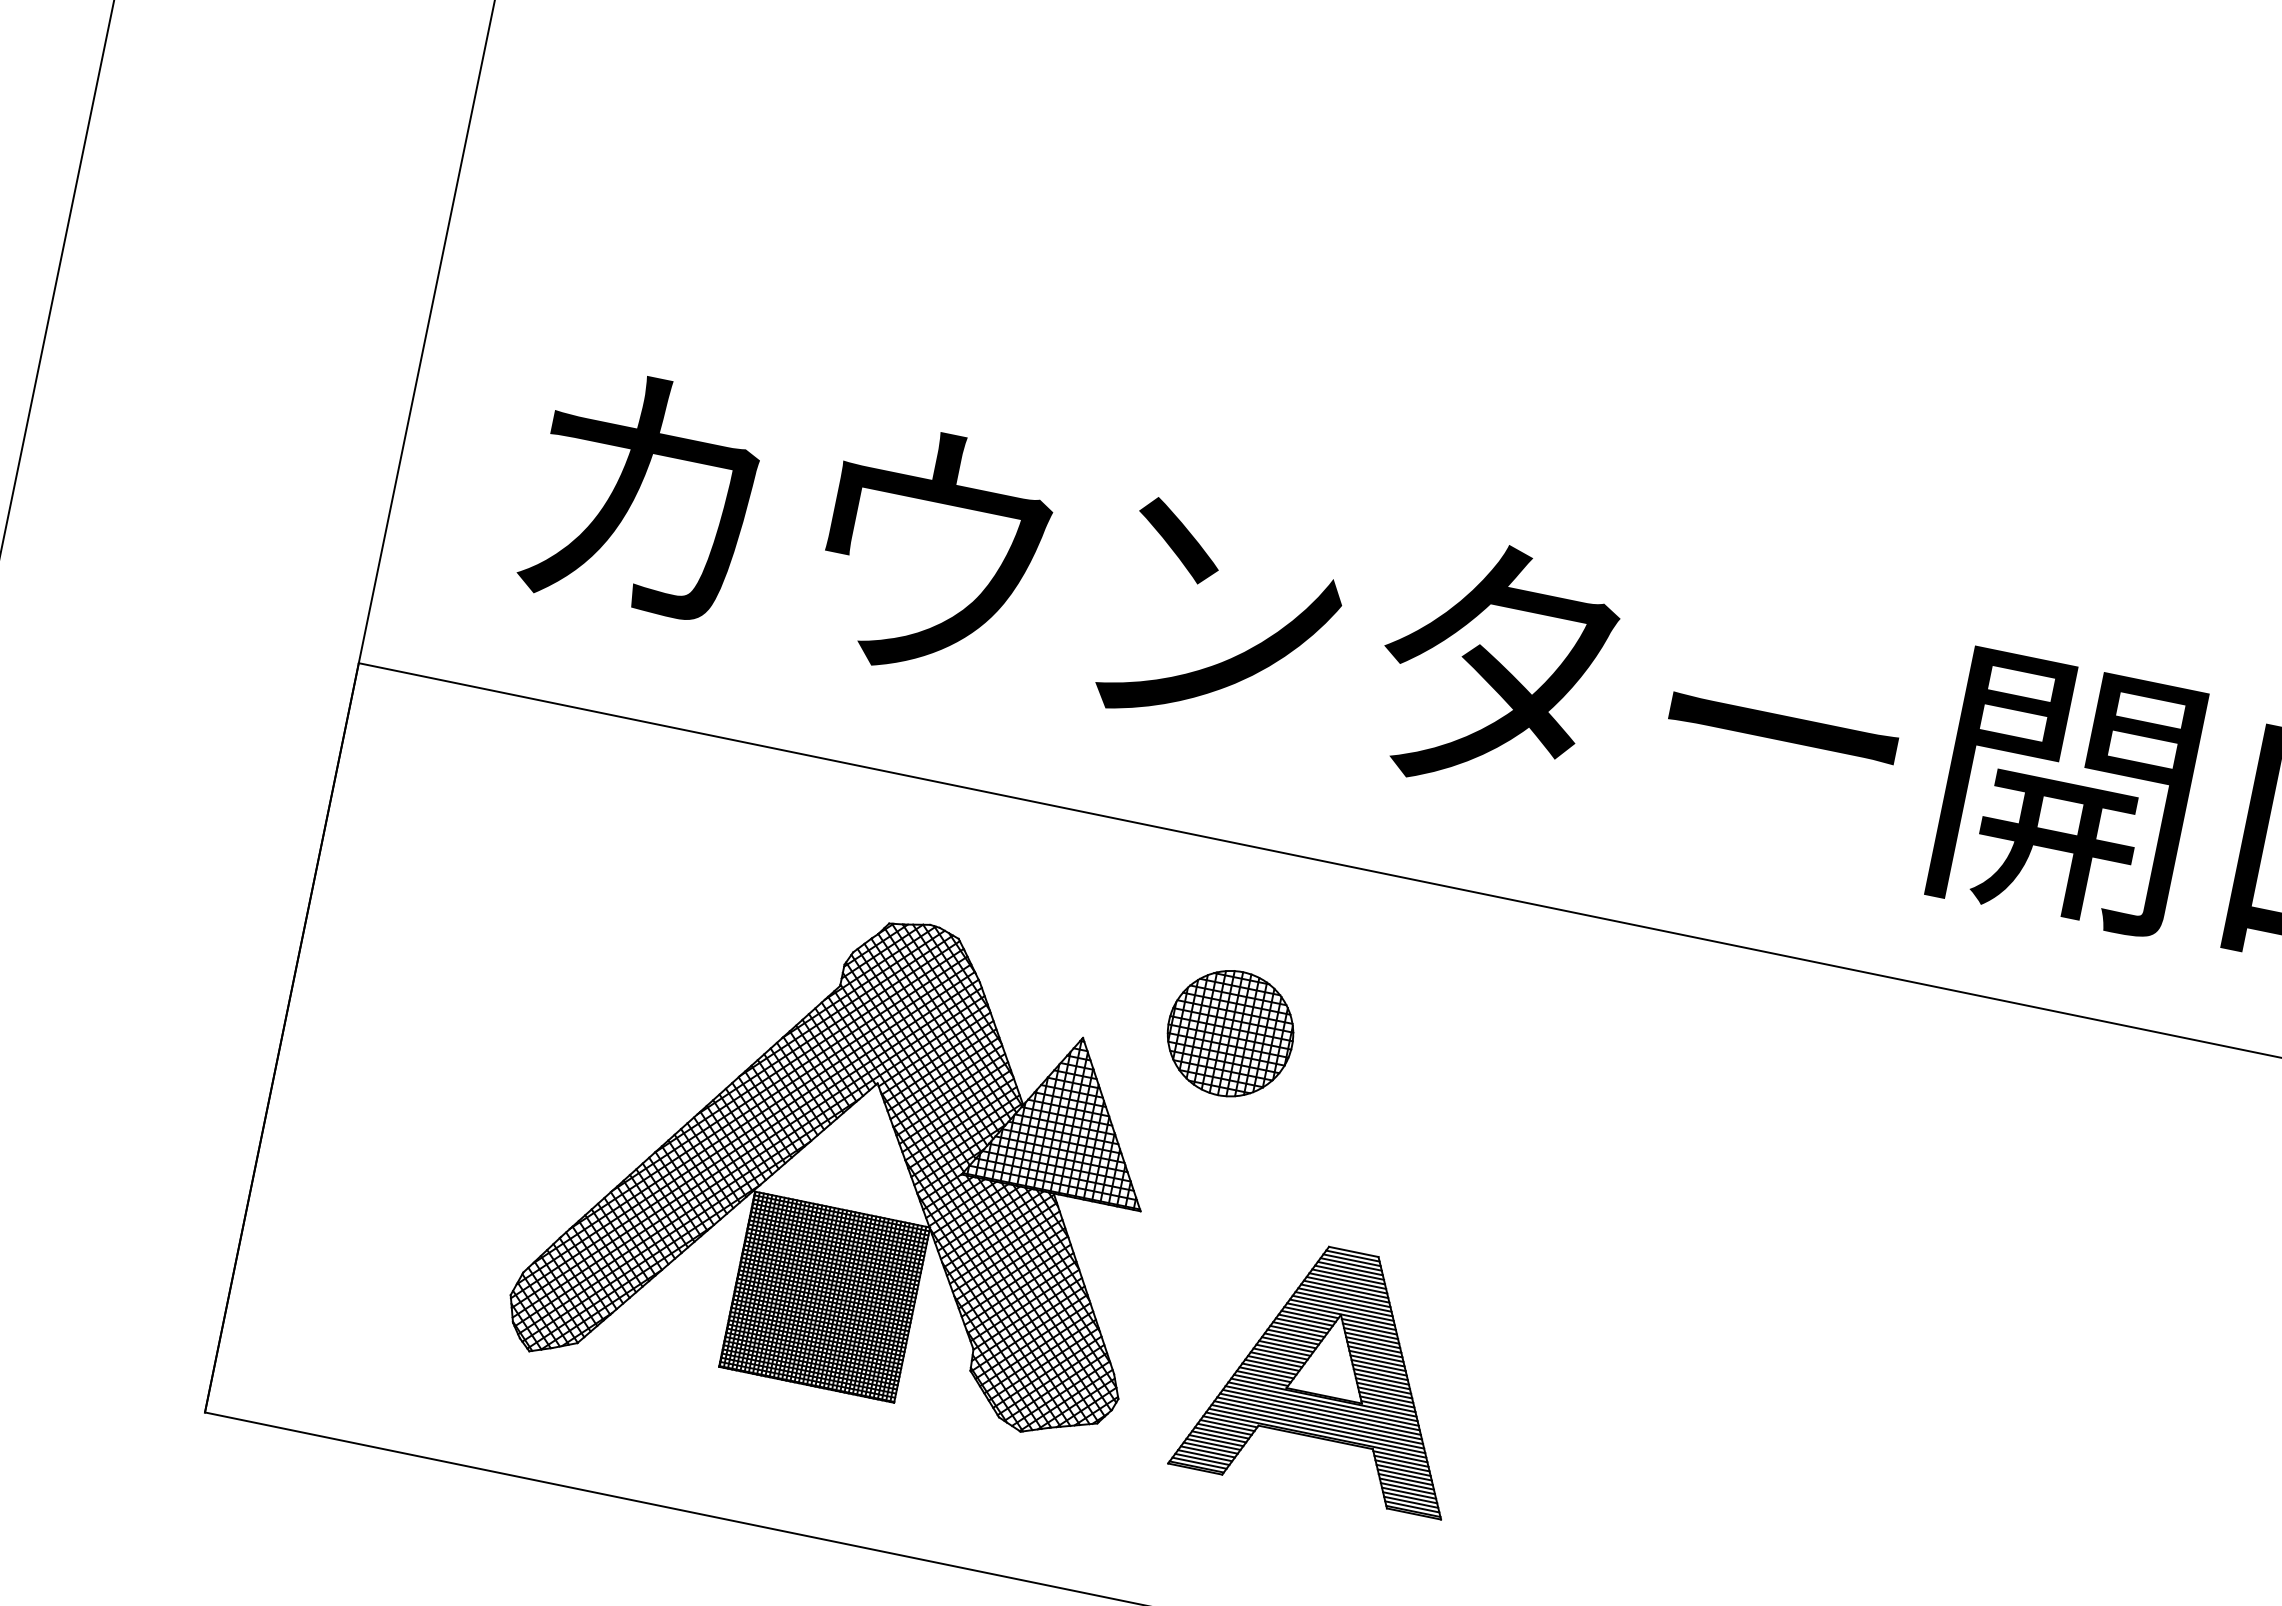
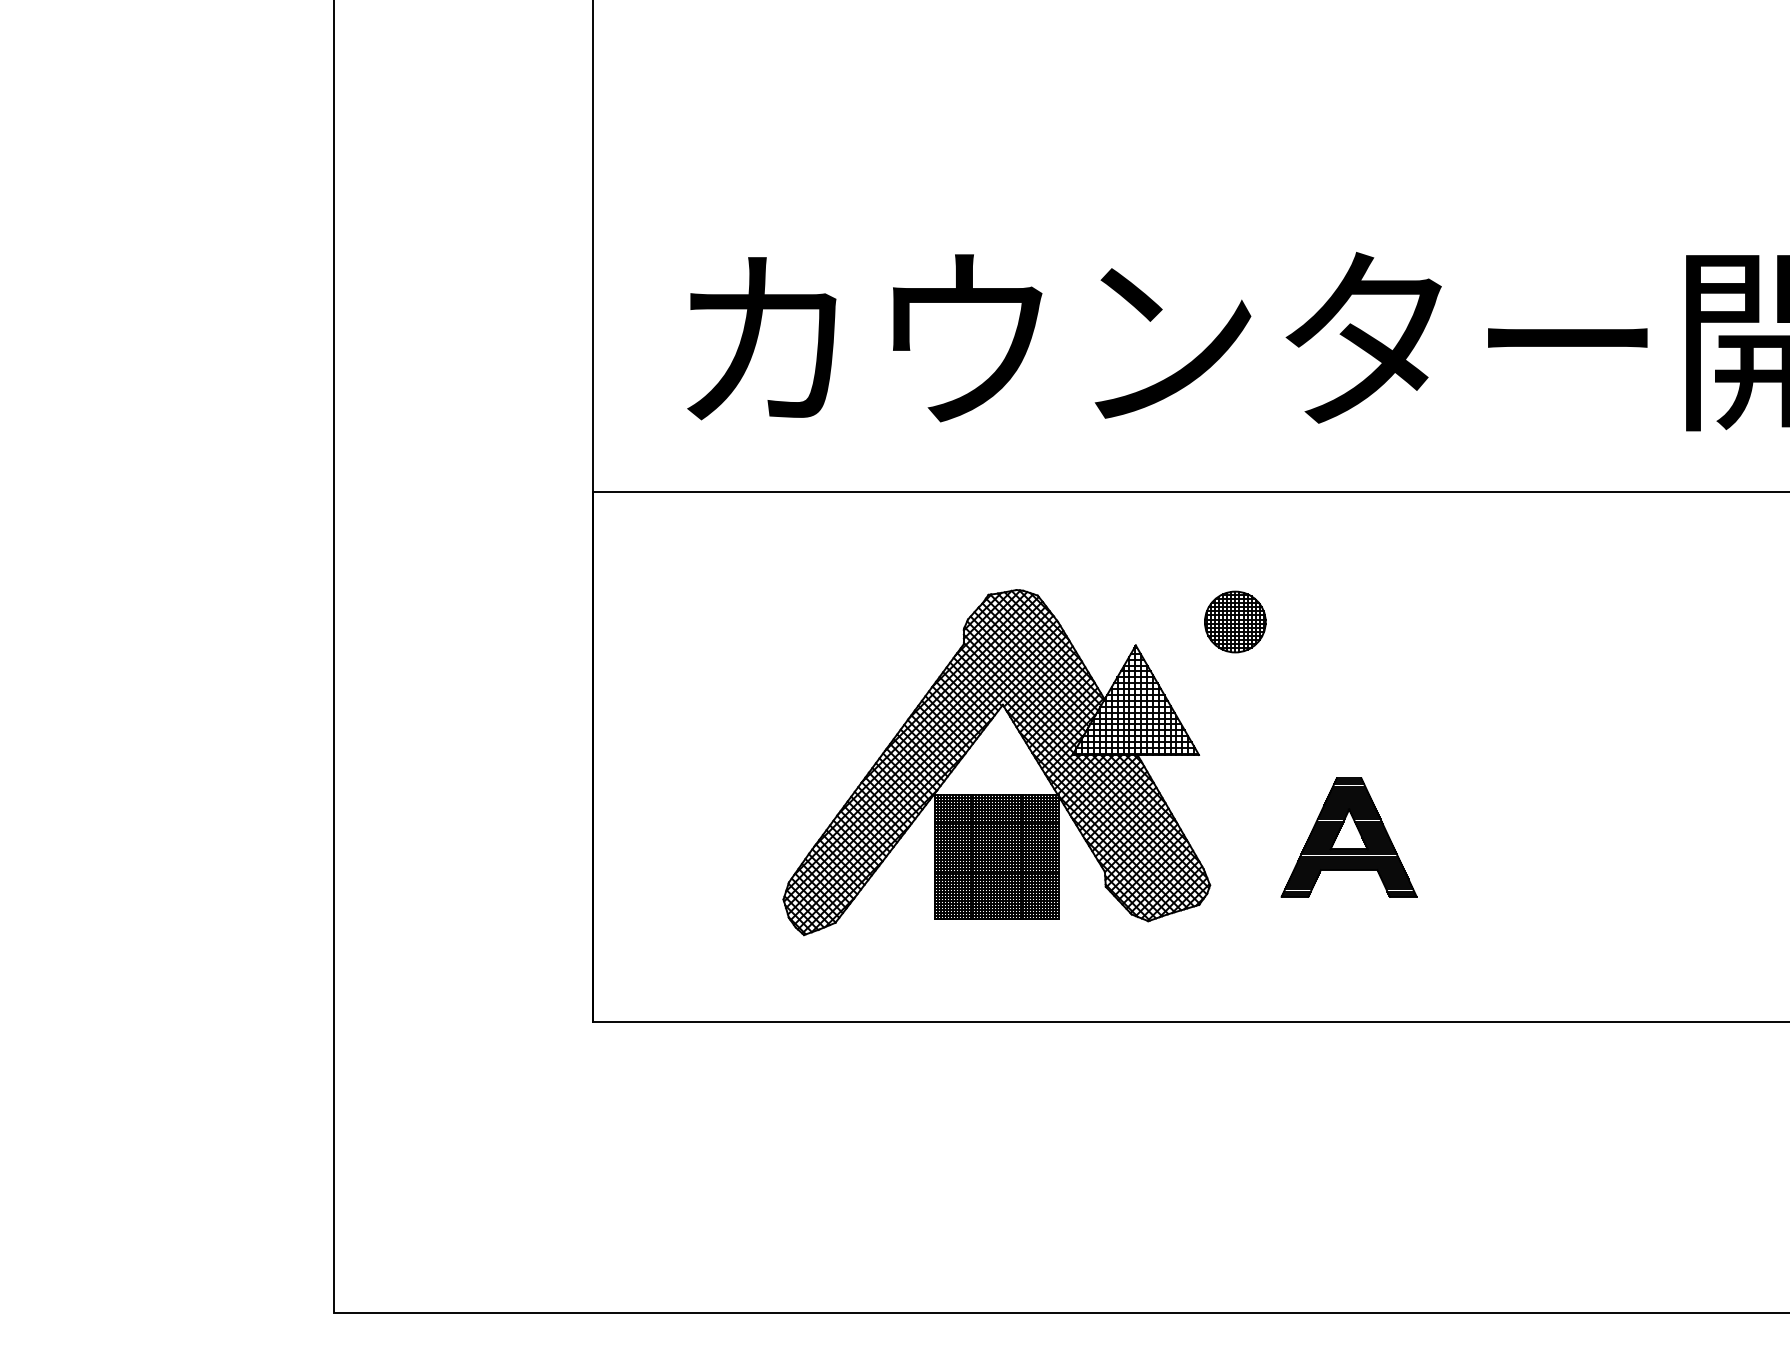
part: (1231, 1032) -> (1235, 621), size x0.7
part: (1328, 1371) -> (1348, 837), size x0.7

